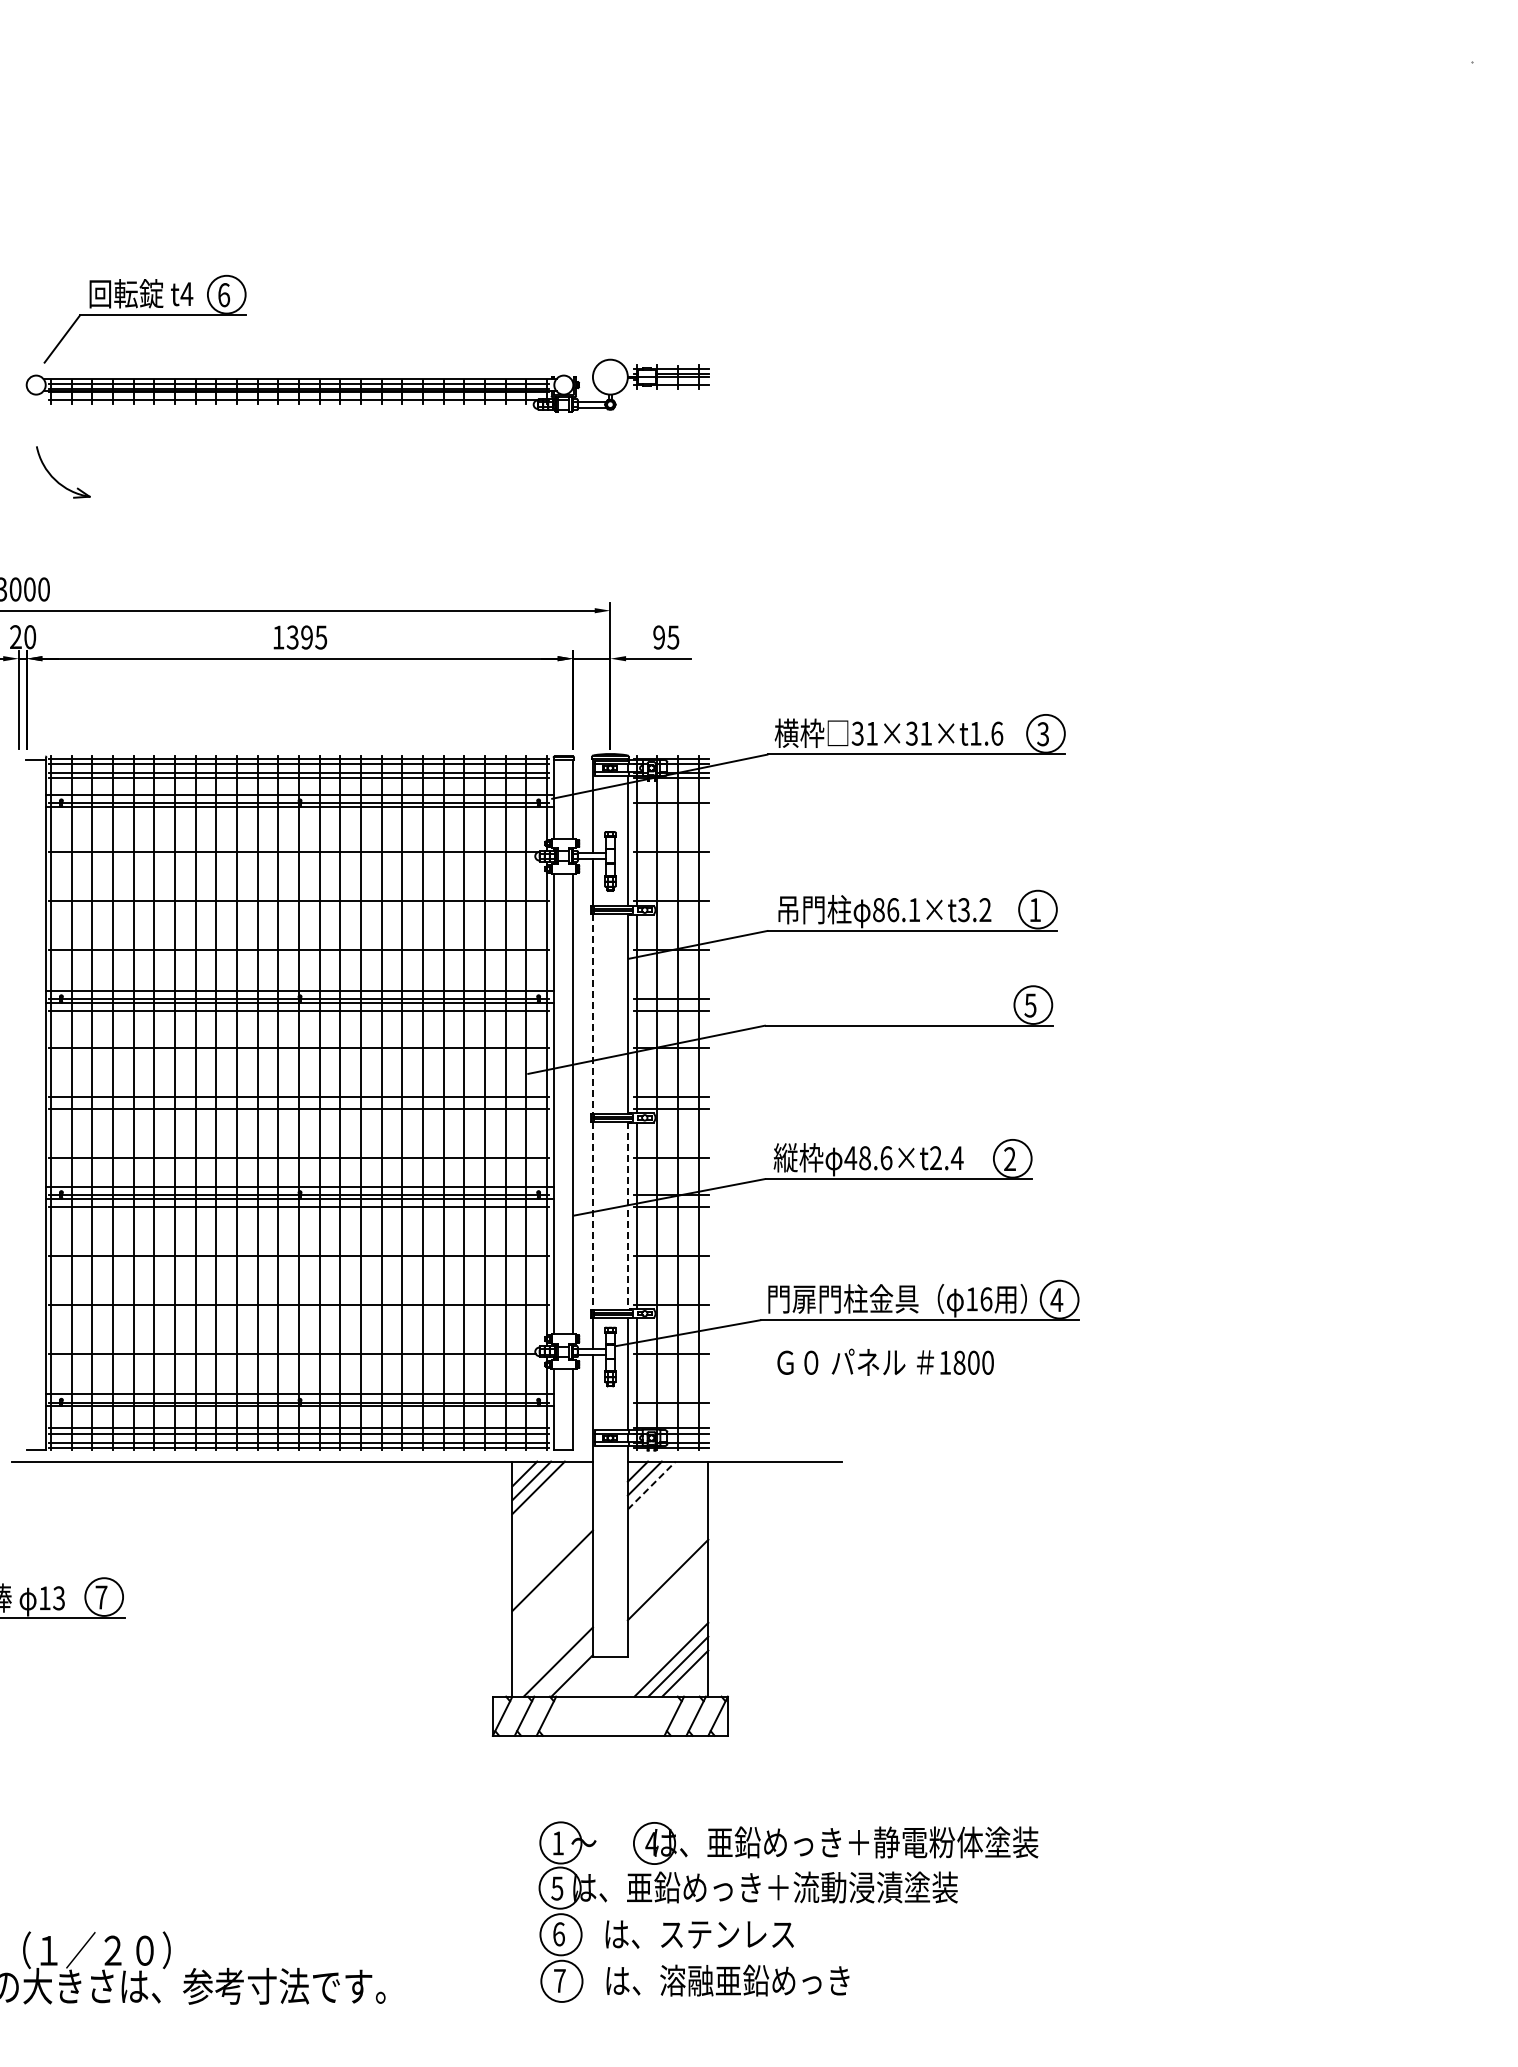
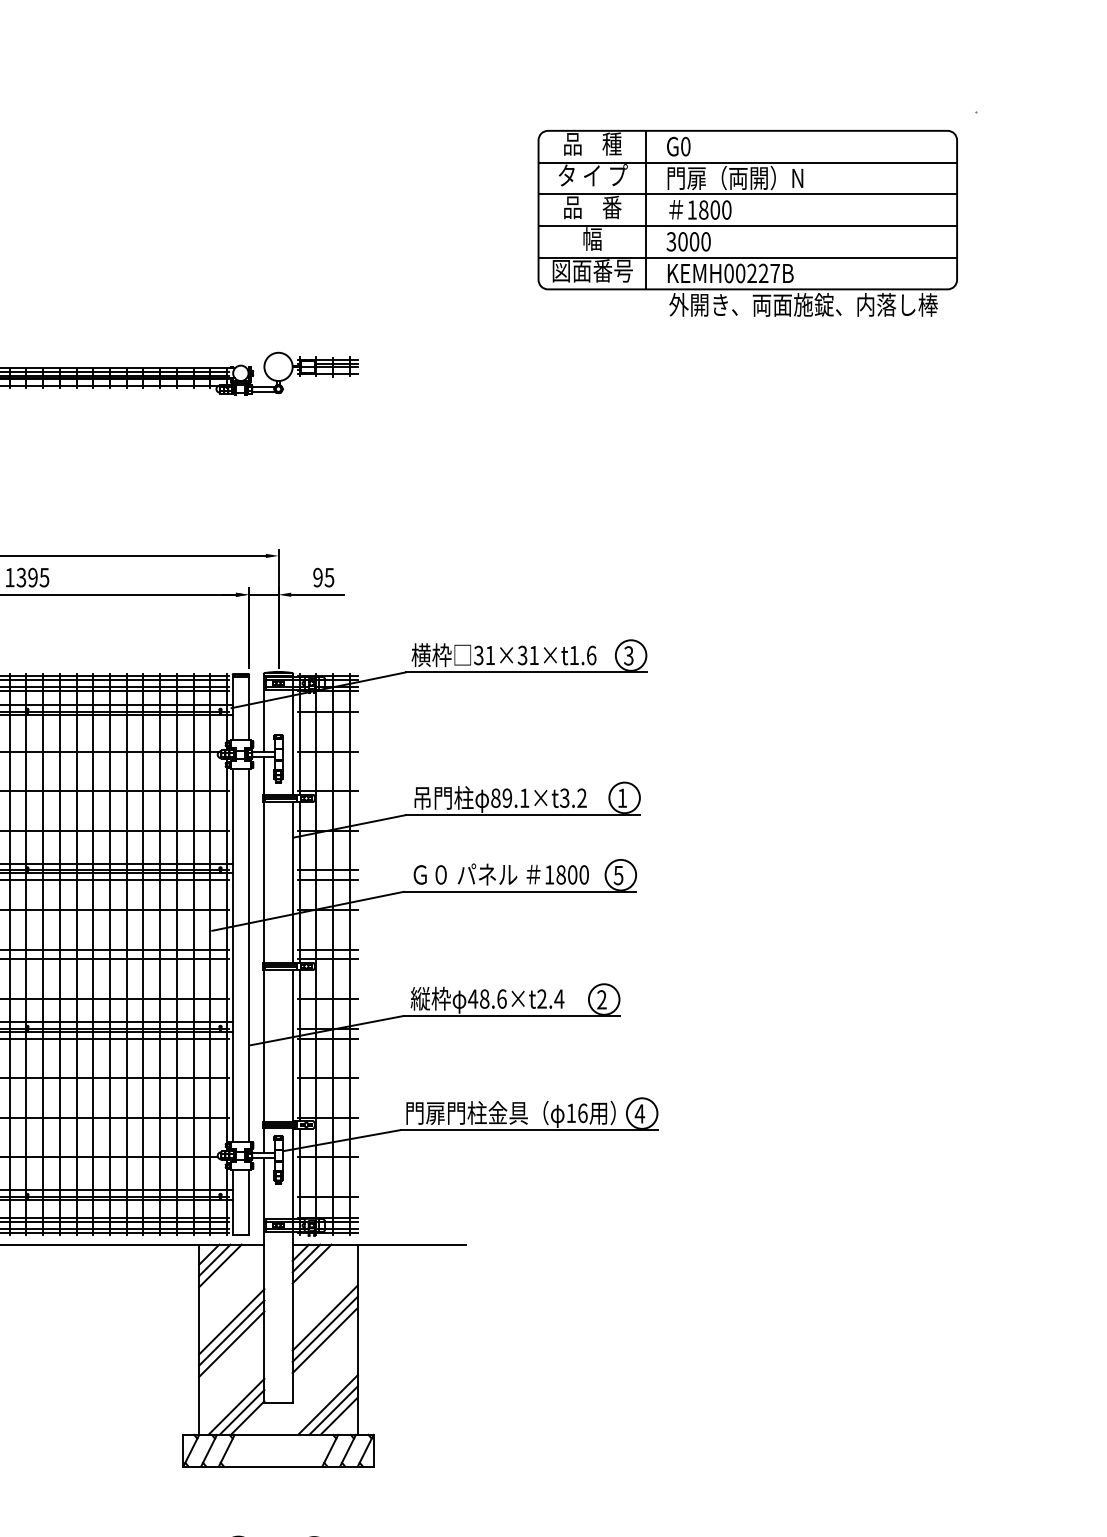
part: (1189, 199) -> (747, 223), added
text: (893, 910) -> (507, 798), 86.1×t3.2 -> 89.1×t3.2
line: (592, 1014) -> (264, 882), dashed -> solid
line: (592, 1215) -> (264, 1045), dashed -> solid
line: (627, 1215) -> (292, 1045), dashed -> solid
text: (885, 1361) -> (501, 873), moved
line: (651, 1485) -> (311, 1263), dashed -> solid
line: (667, 1552) -> (324, 1318), added
line: (552, 1556) -> (231, 1321), added
line: (667, 1565) -> (324, 1328), added
line: (552, 1584) -> (231, 1344), added
line: (564, 1668) -> (241, 1412), added

